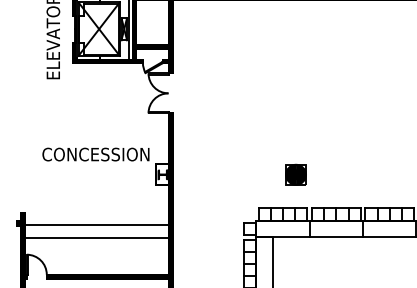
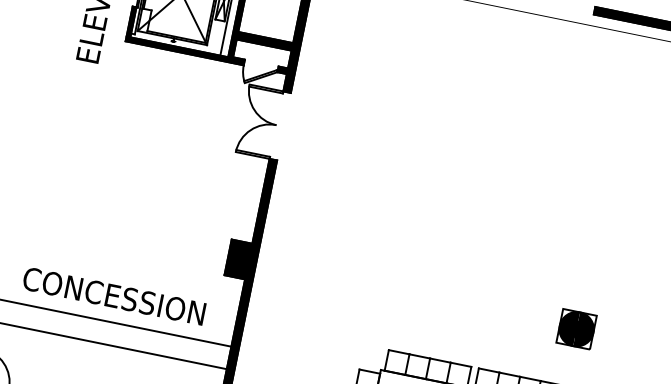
text: (95, 154) -> (113, 295), moved
fill: (162, 173) -> (238, 258), added
part: (295, 174) -> (575, 328), moved

